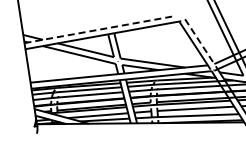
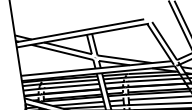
line: (100, 29) -> (80, 30), dashed -> solid
line: (199, 41) -> (164, 40), dashed -> solid

